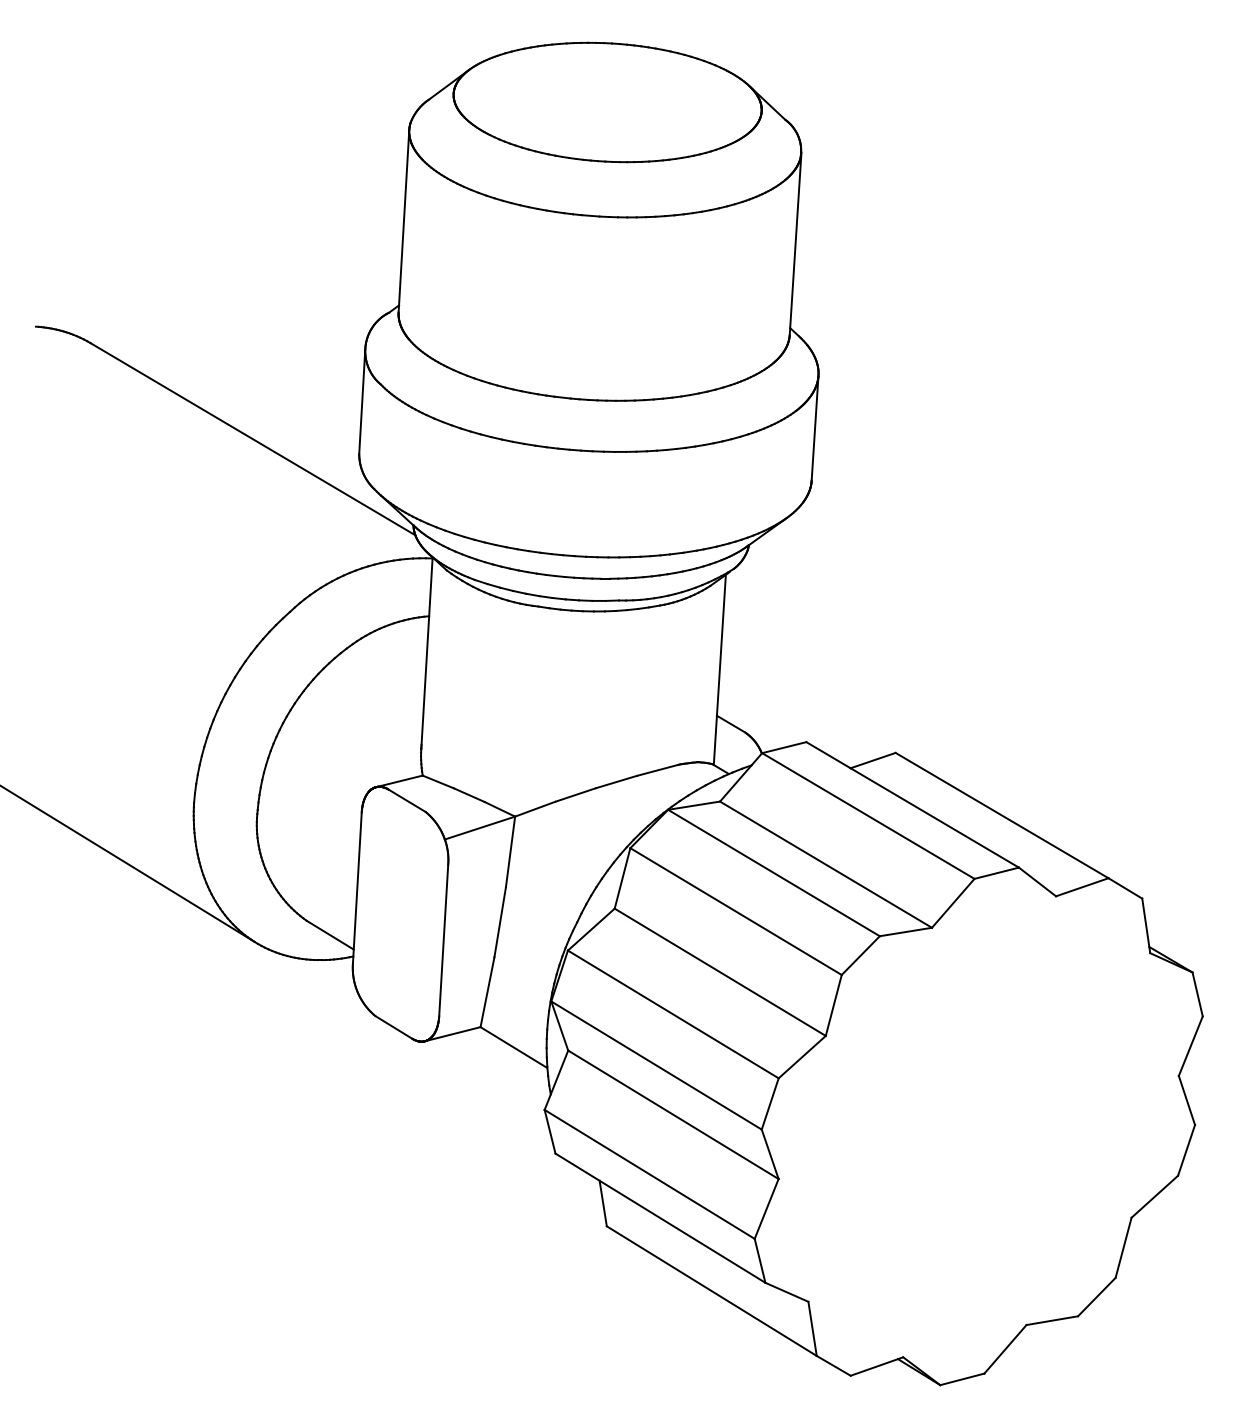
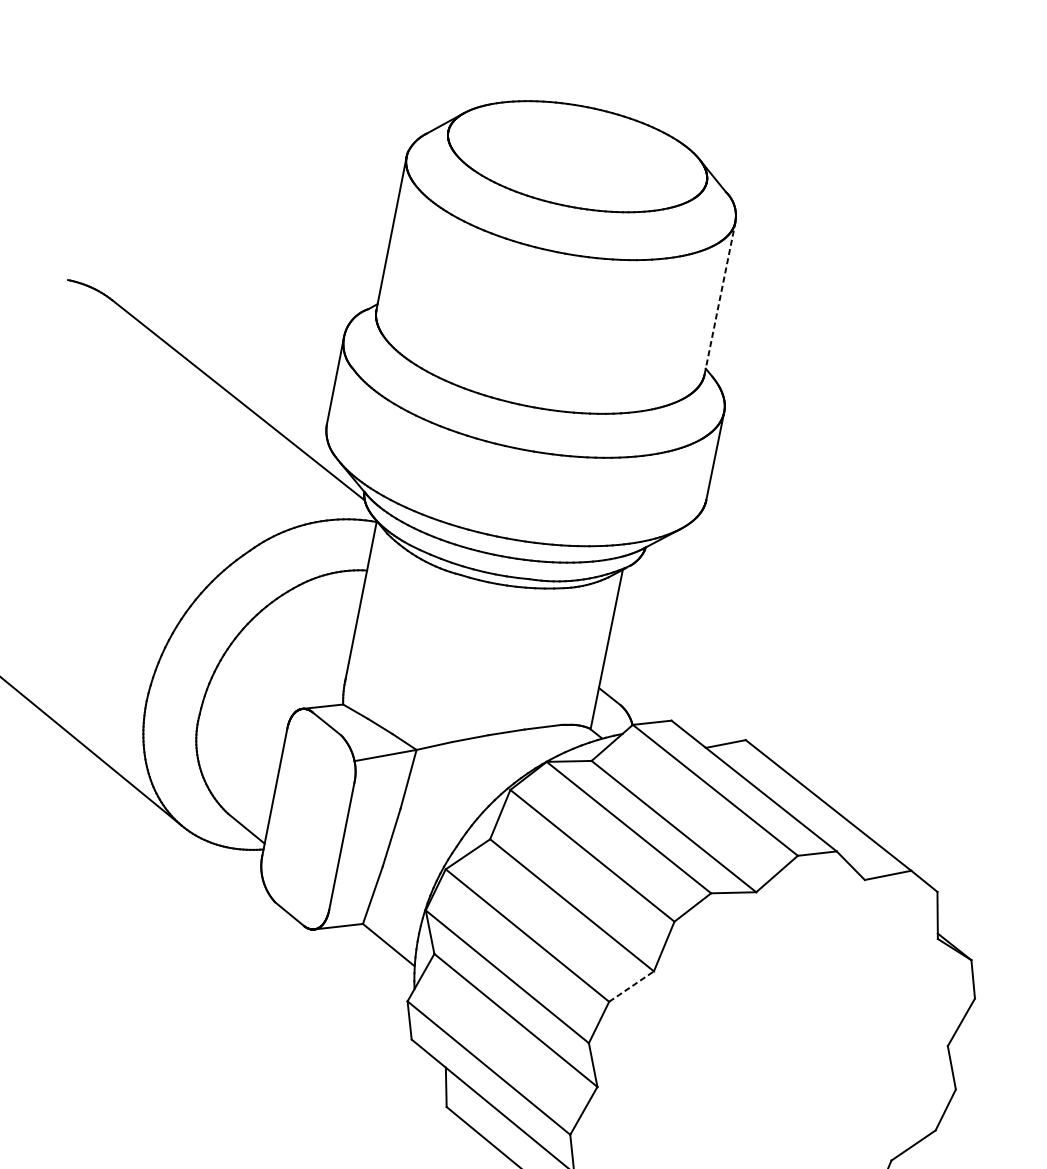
line: (795, 243) -> (720, 297), solid -> dashed
line: (802, 1057) -> (631, 986), solid -> dashed

